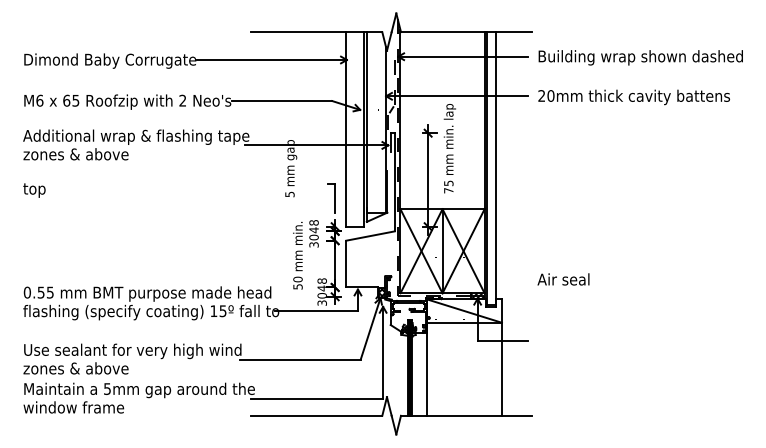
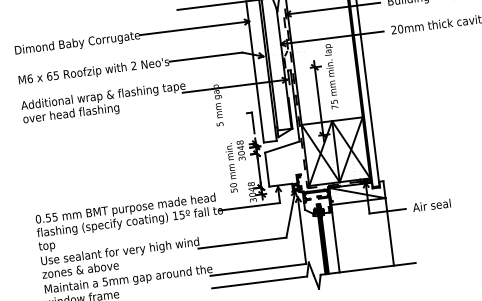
text: (89, 155) -> (71, 114), zones & above -> over head flashing
text: (34, 190) -> (47, 246), moved
text: (563, 279) -> (431, 205), moved

